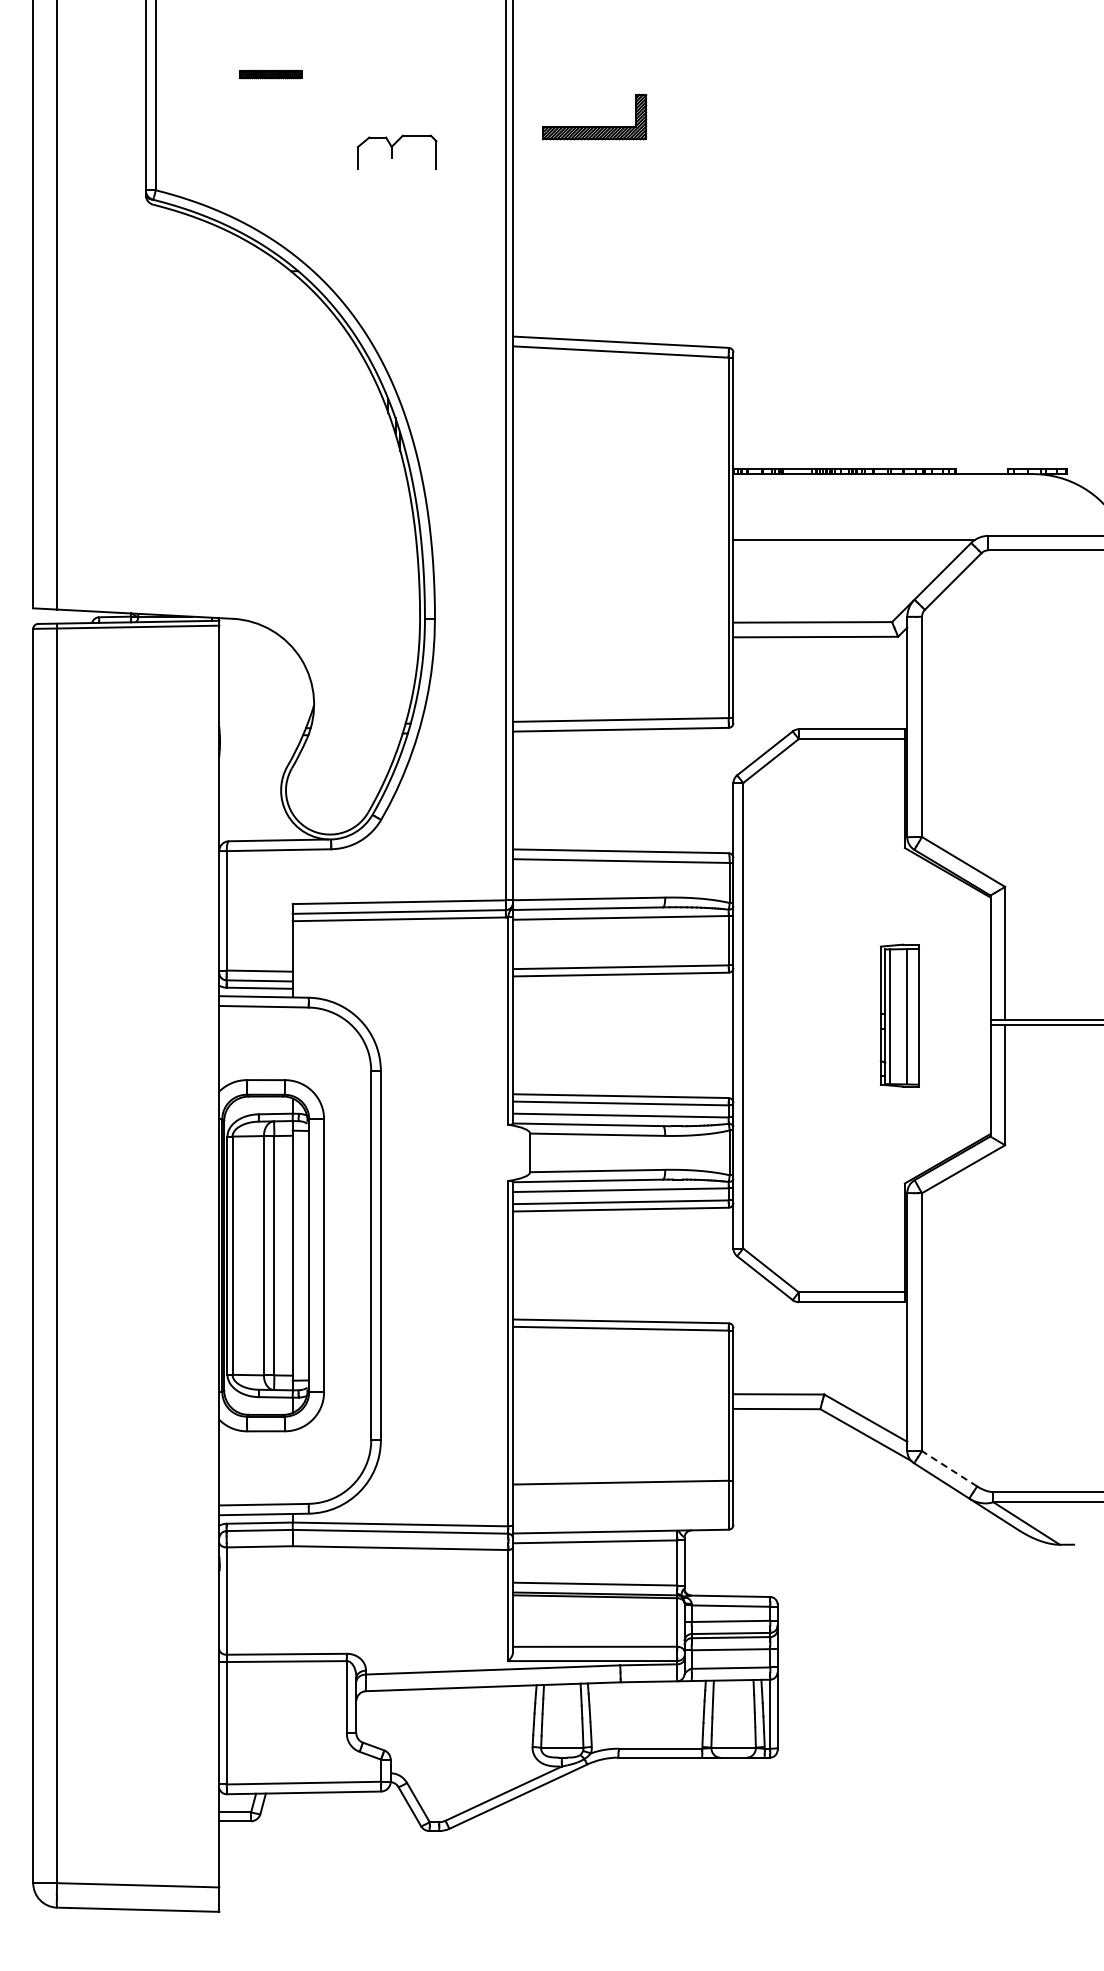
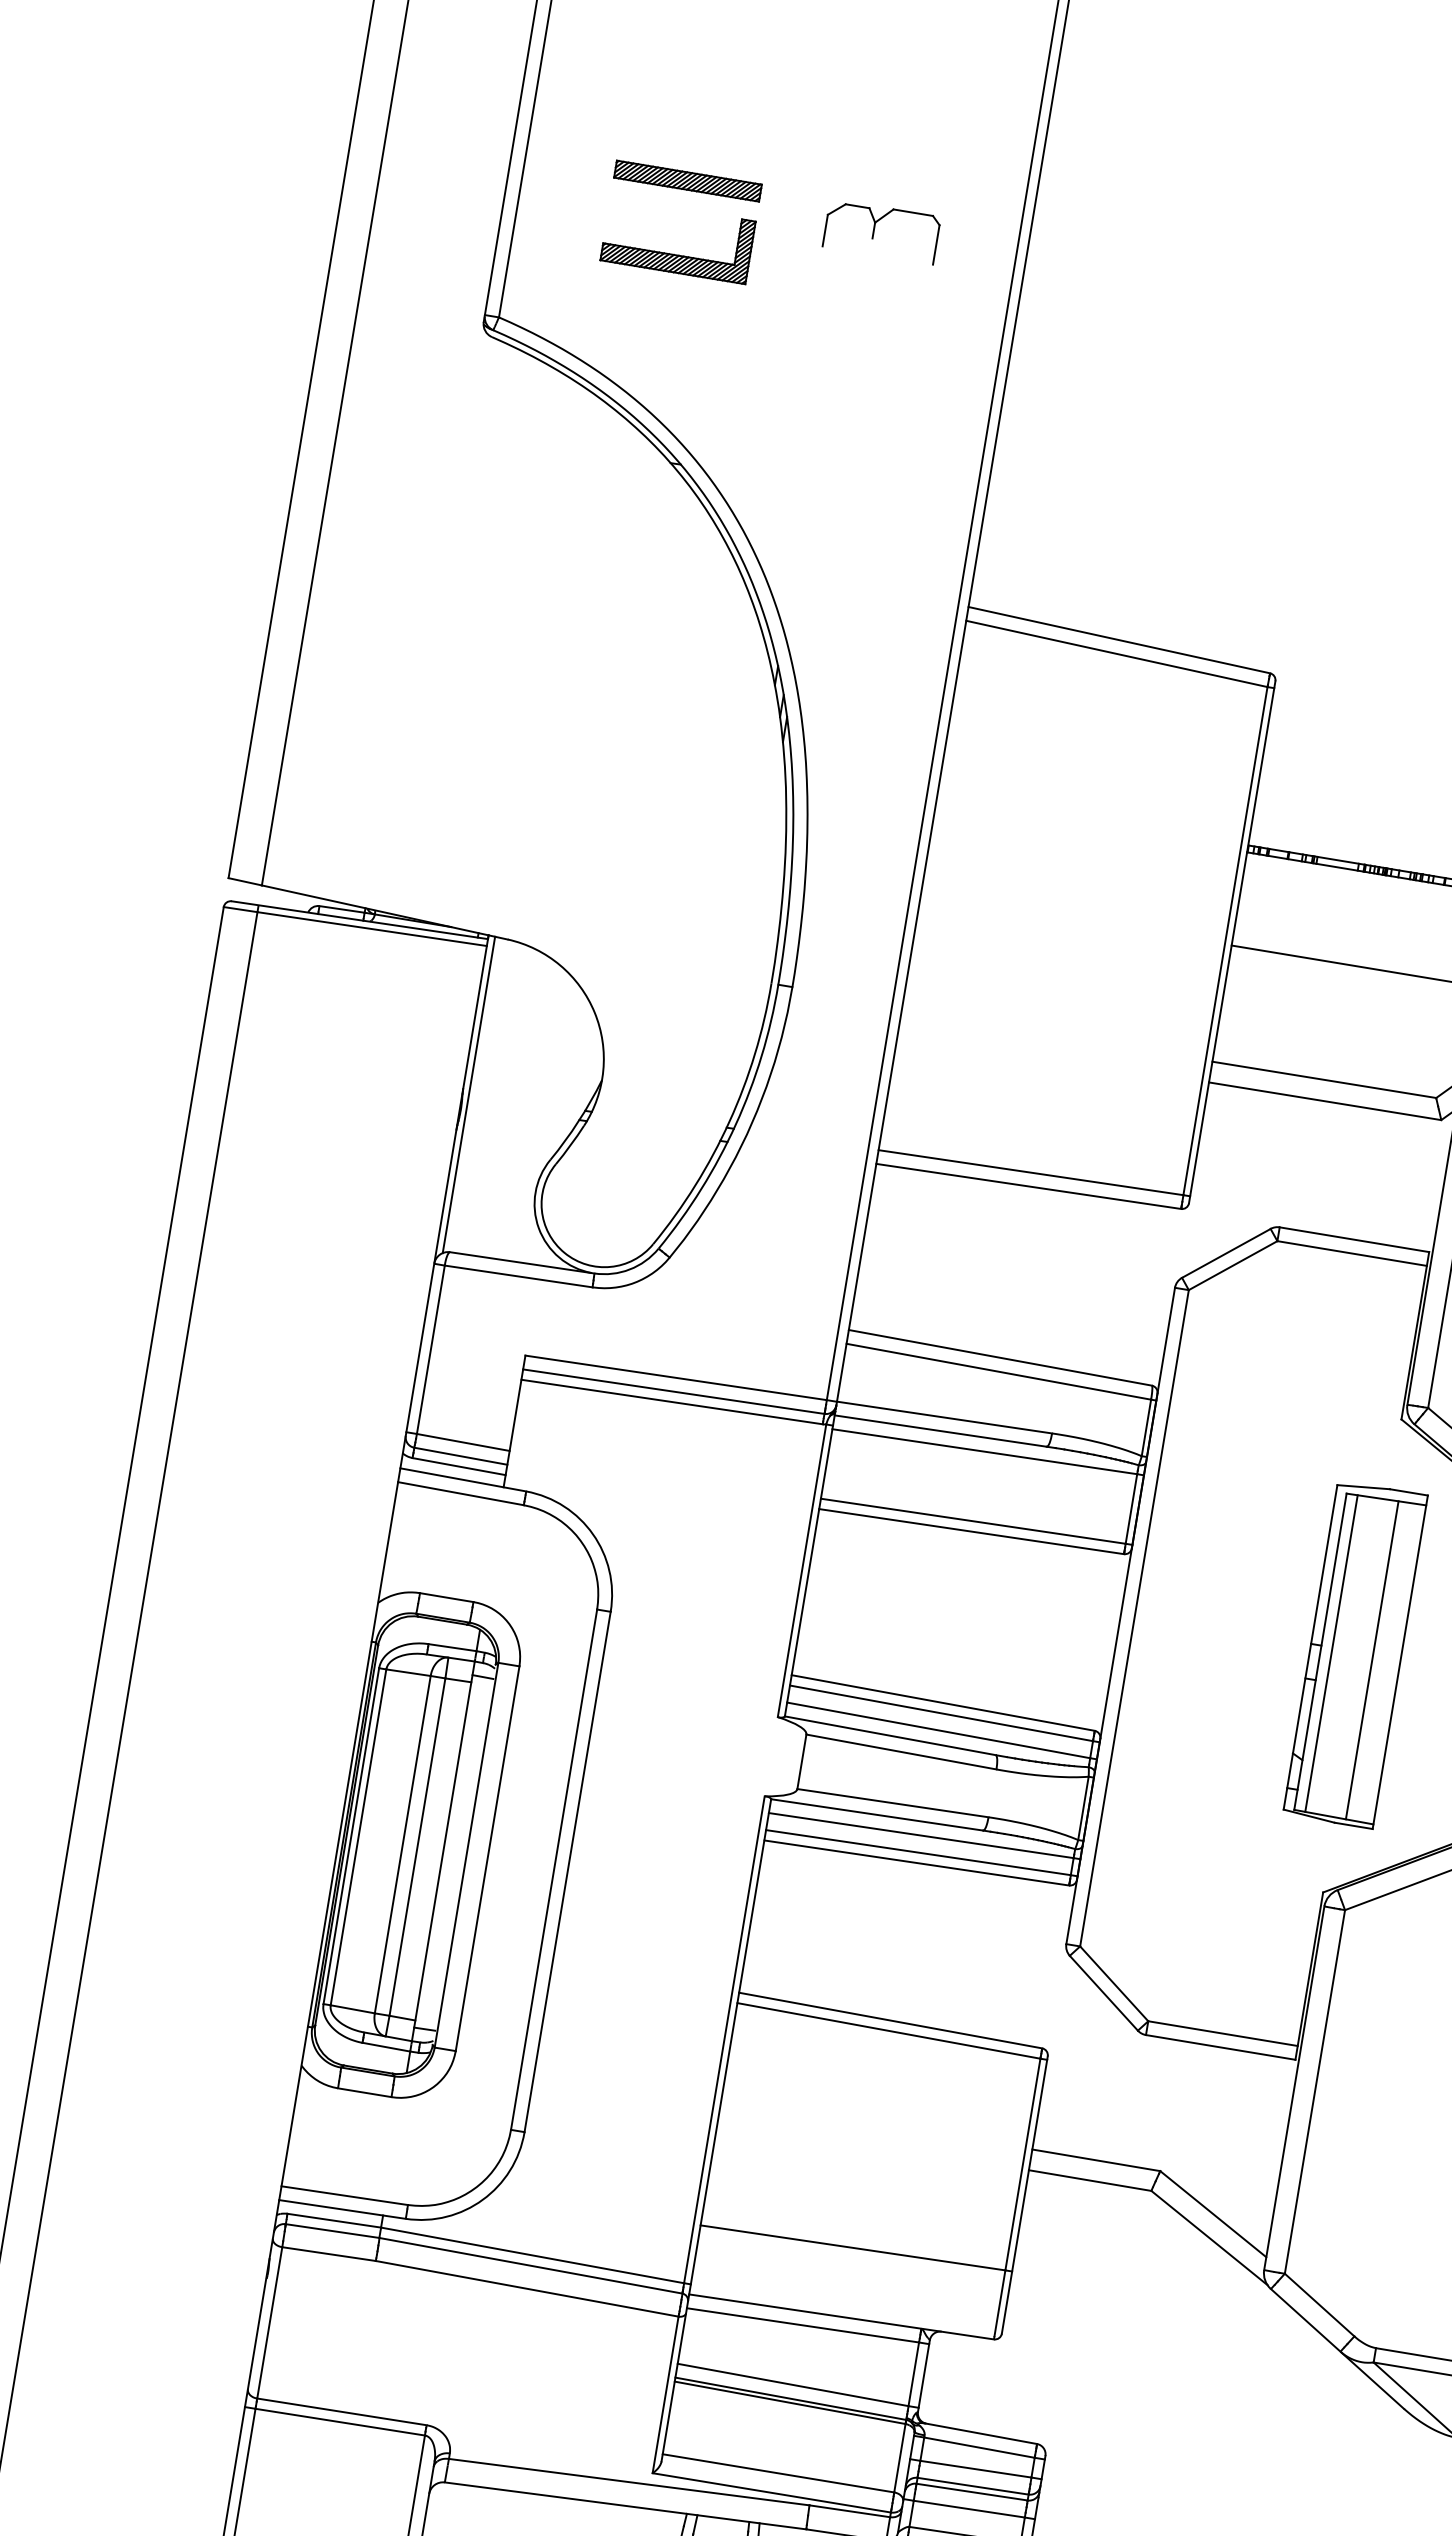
part: (270, 74) -> (687, 180), size x1.67
part: (594, 126) -> (675, 254), moved
part: (397, 151) -> (882, 230), moved
line: (223, 730) -> (468, 1094), added
part: (899, 1015) -> (1354, 1654), size x1.67
line: (949, 1468) -> (1319, 2304), dashed -> solid

